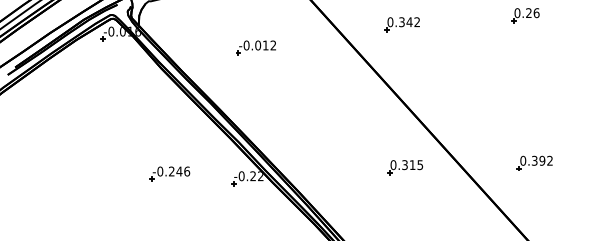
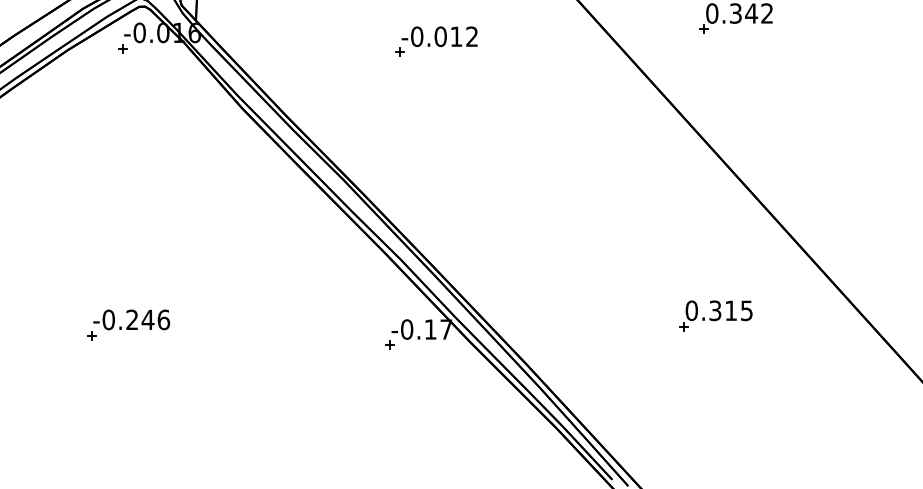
part: (255, 47) -> (435, 40), moved
part: (405, 167) -> (716, 315), moved
part: (169, 173) -> (127, 323), moved
text: (256, 176) -> (437, 330), -0.22 -> -0.17

